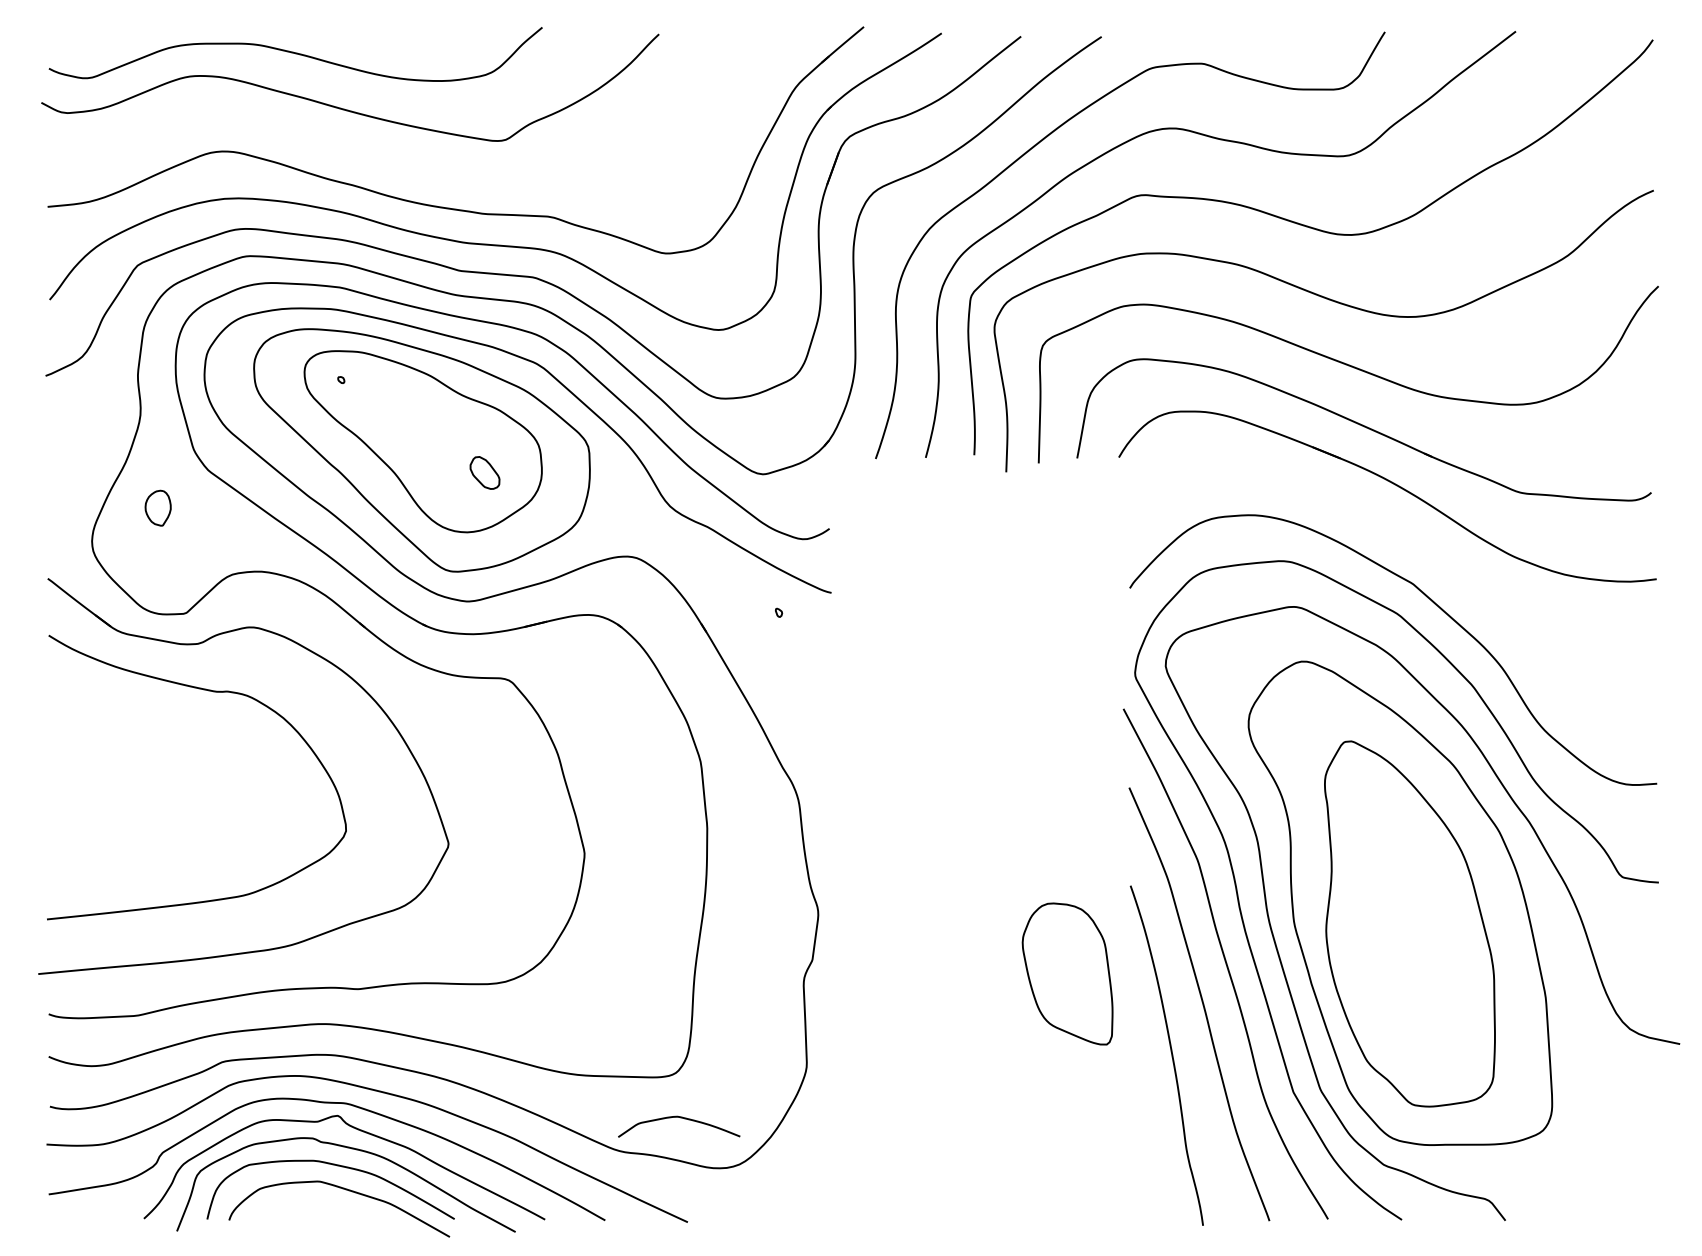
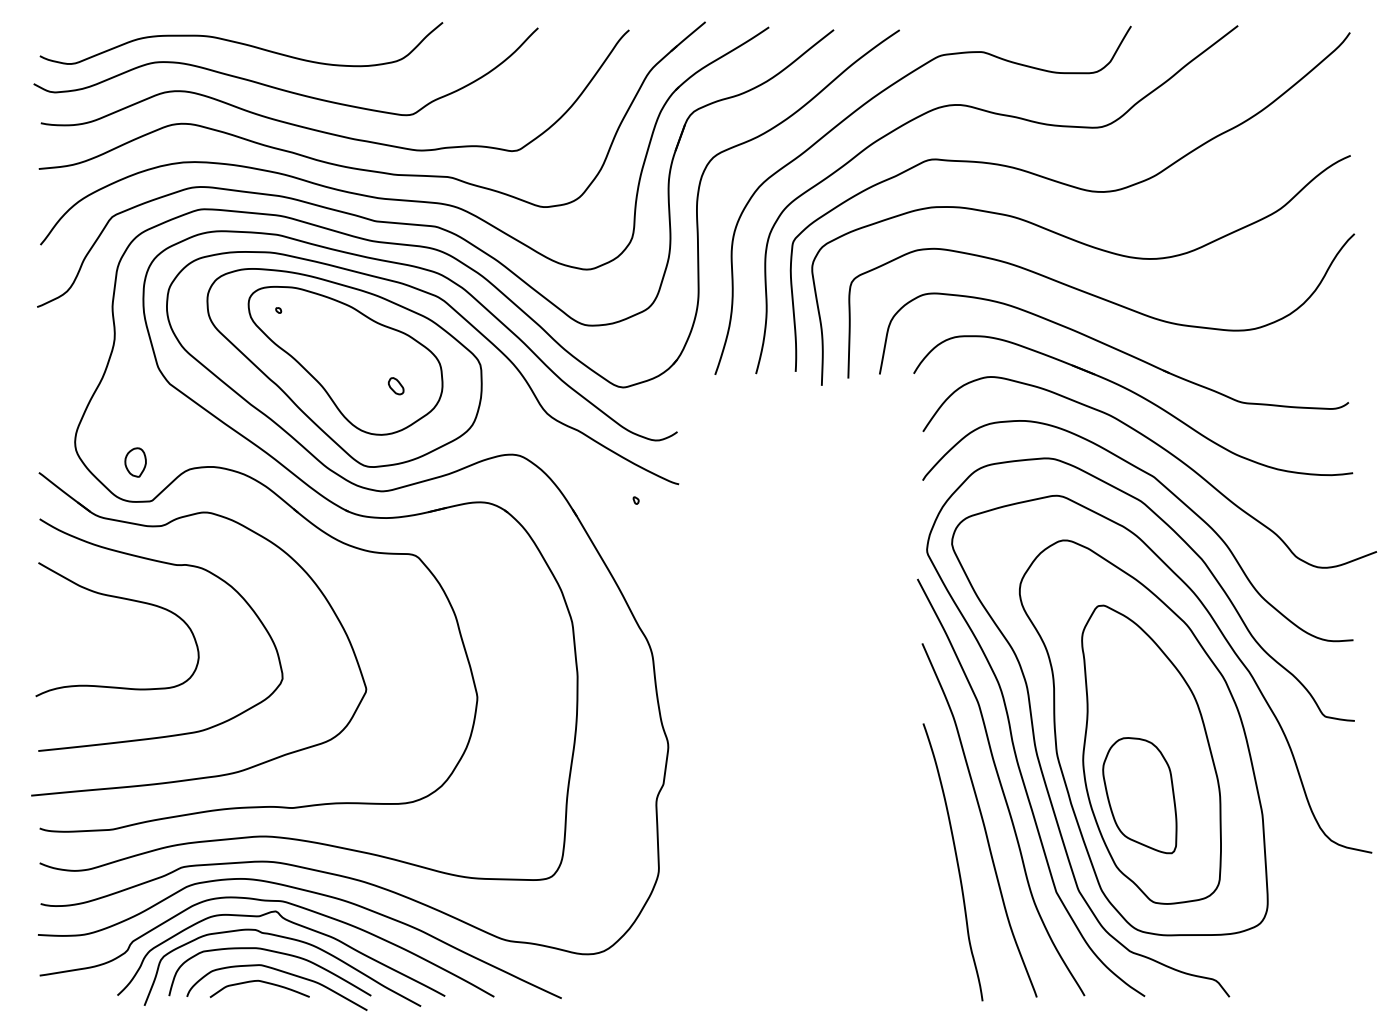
curve: (400, 161) -> (327, 131), added
part: (485, 472) -> (396, 385), size x0.62
part: (157, 507) -> (135, 461), moved
curve: (1424, 550) -> (1163, 449), added
curve: (149, 733) -> (122, 599), added
part: (1067, 973) -> (1139, 795), moved
curve: (680, 1118) -> (260, 982), moved

